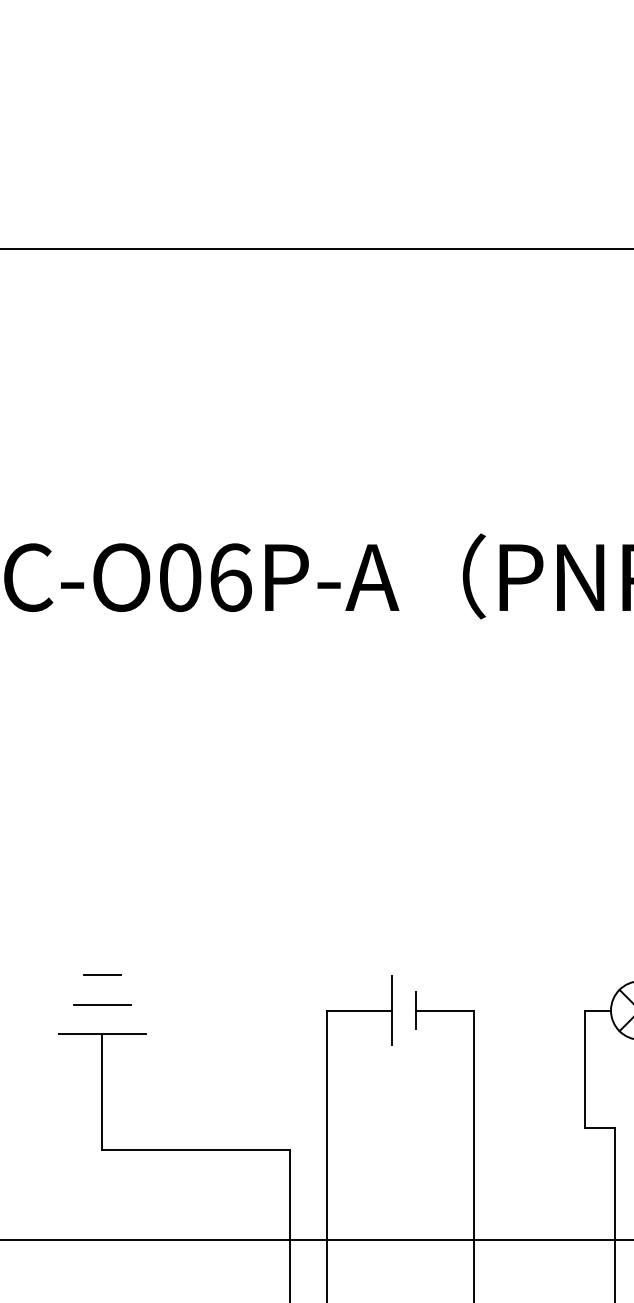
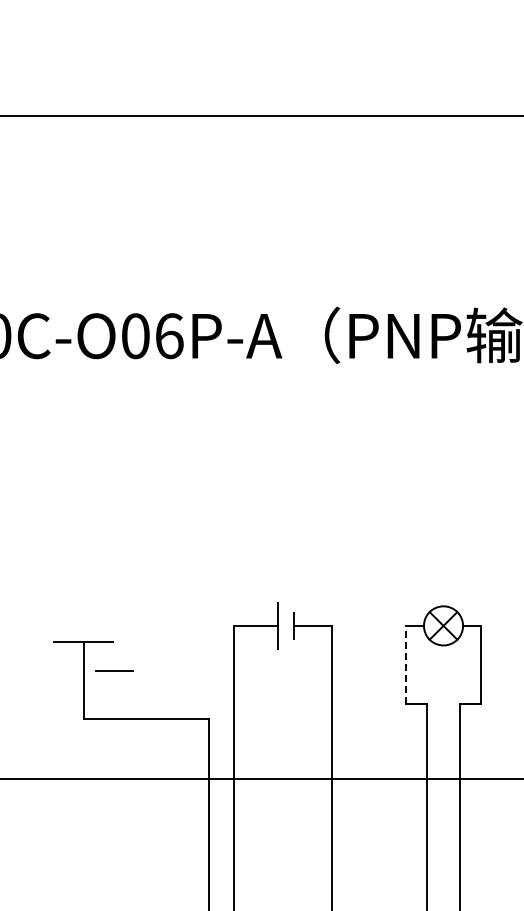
line: (102, 975) -> (83, 602), removed
line: (102, 1003) -> (114, 670), moved
line: (584, 1068) -> (406, 664), solid -> dashed

